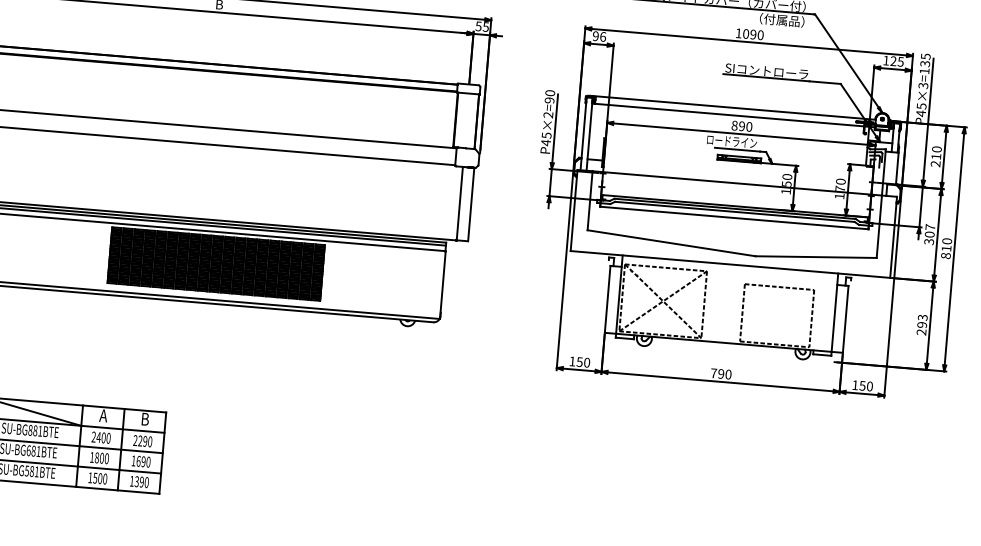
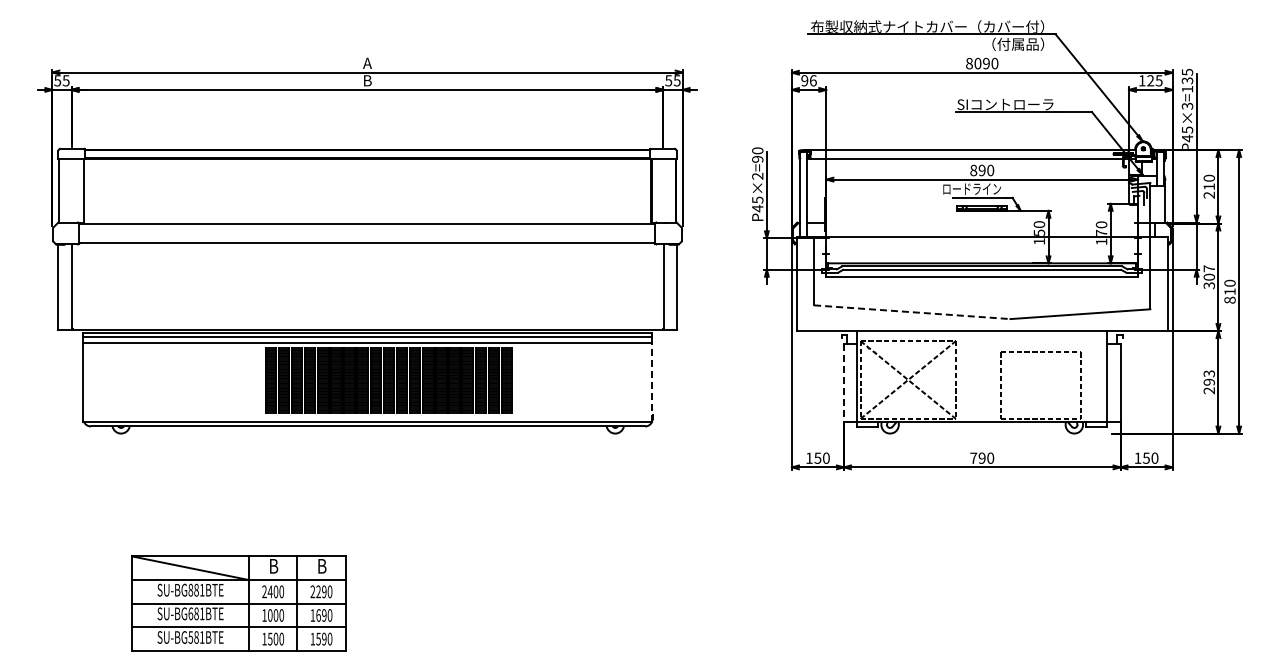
text: (738, 33) -> (969, 63), 1090 -> 8090
line: (671, 243) -> (912, 312), solid -> dashed
line: (442, 284) -> (652, 382), solid -> dashed
line: (607, 299) -> (843, 383), solid -> dashed
text: (103, 415) -> (273, 566), A -> B
text: (97, 457) -> (270, 615), 1800 -> 1000
text: (136, 481) -> (318, 638), 1390 -> 1590

